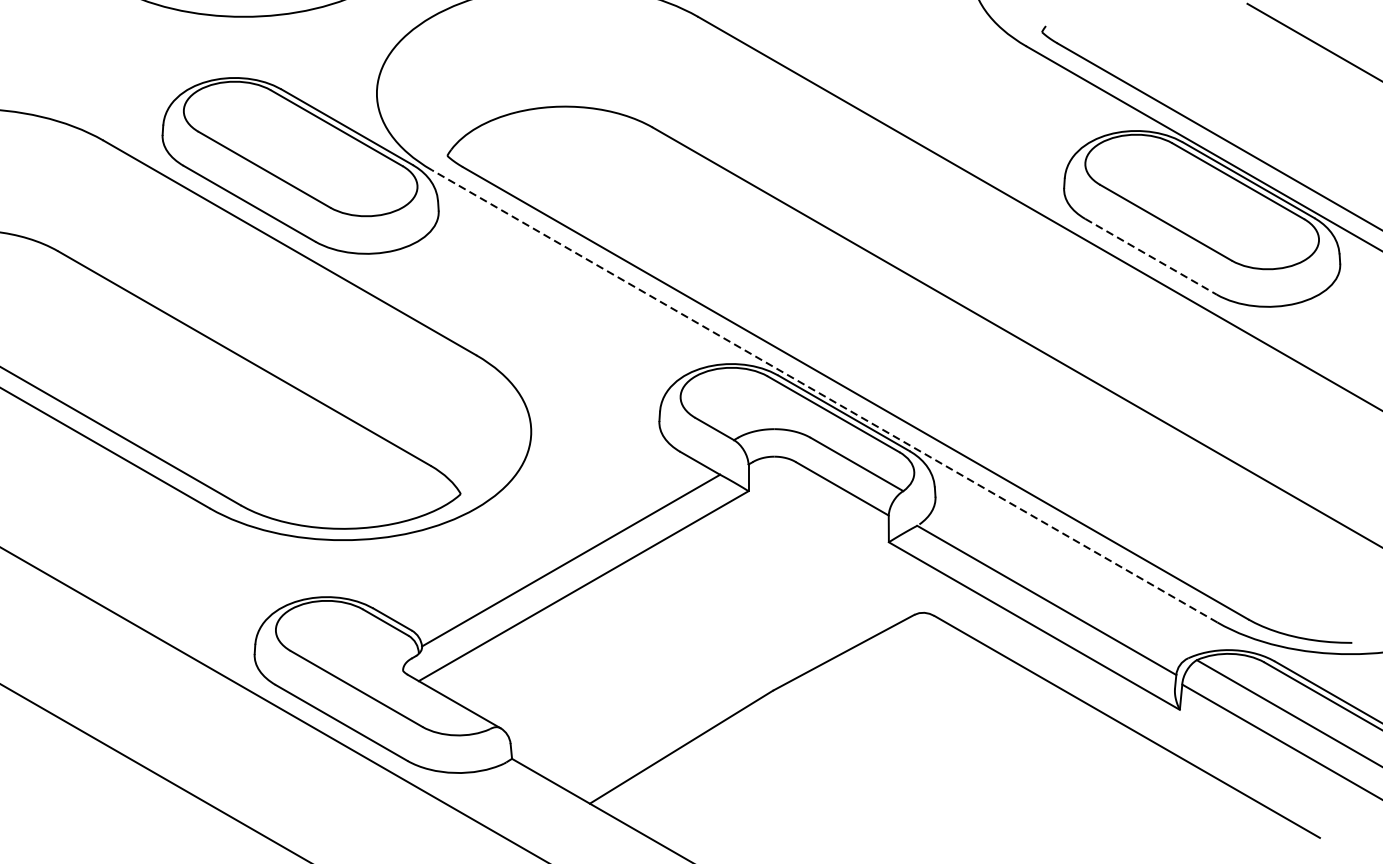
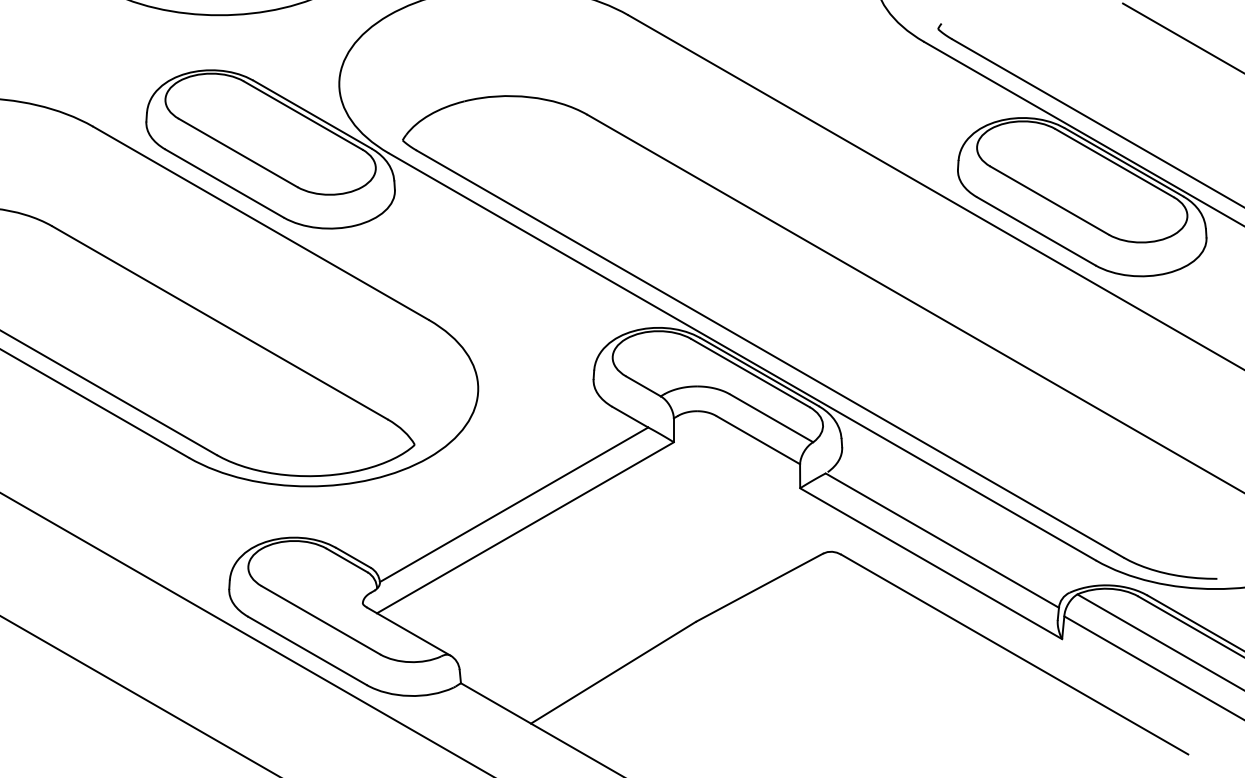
line: (1151, 257) -> (1036, 231), dashed -> solid
line: (824, 395) -> (742, 356), dashed -> solid

